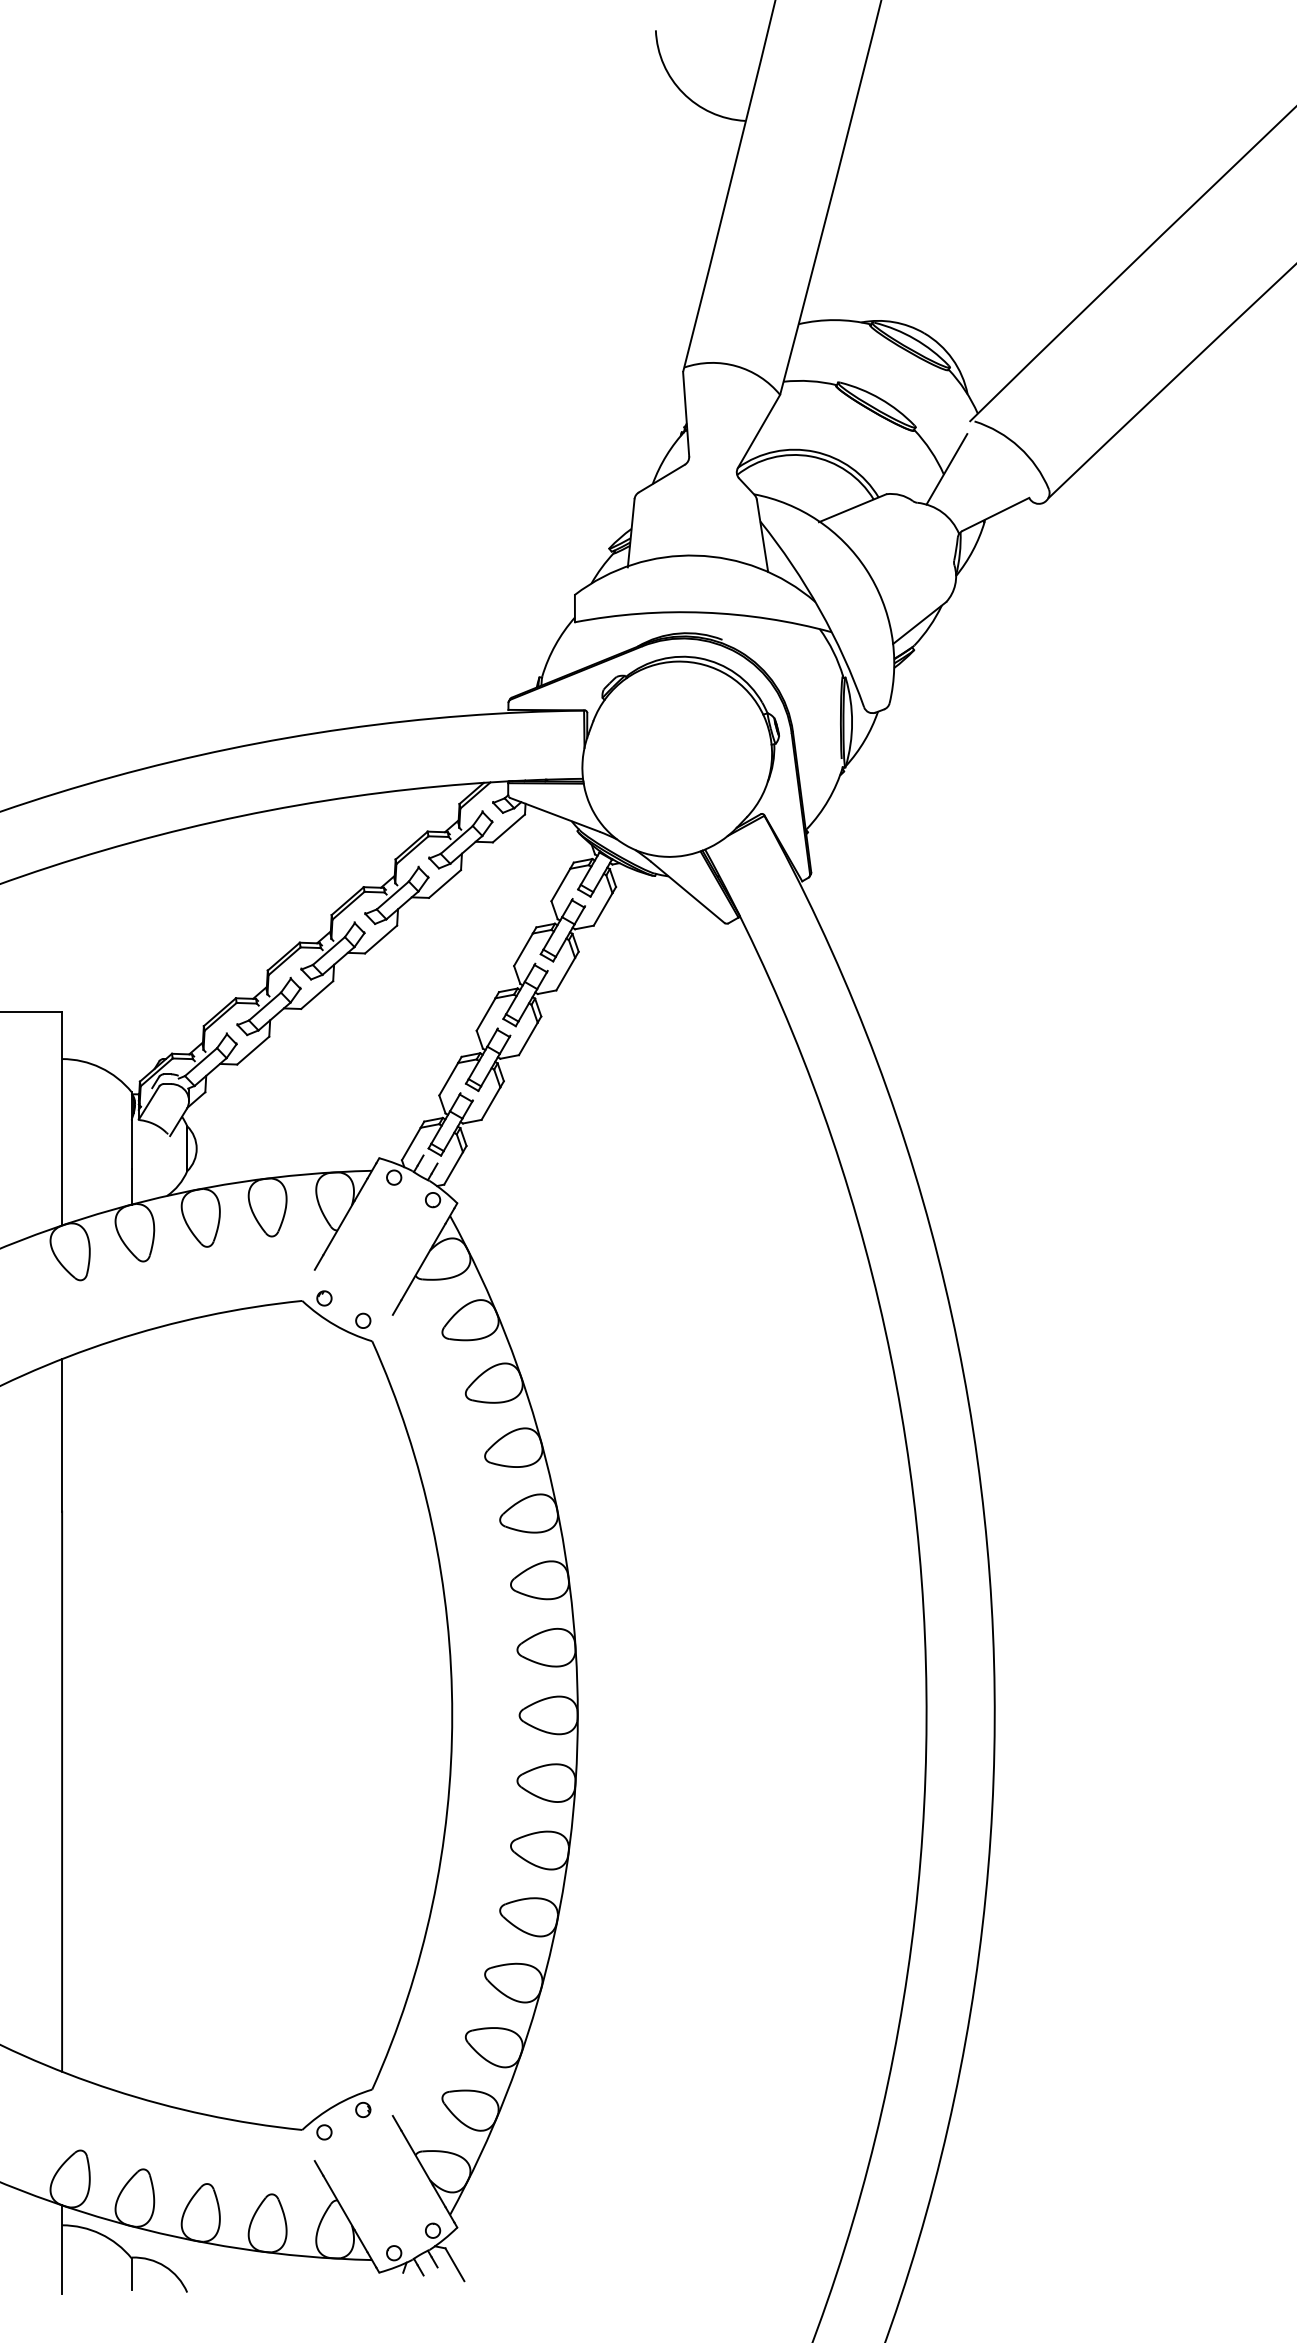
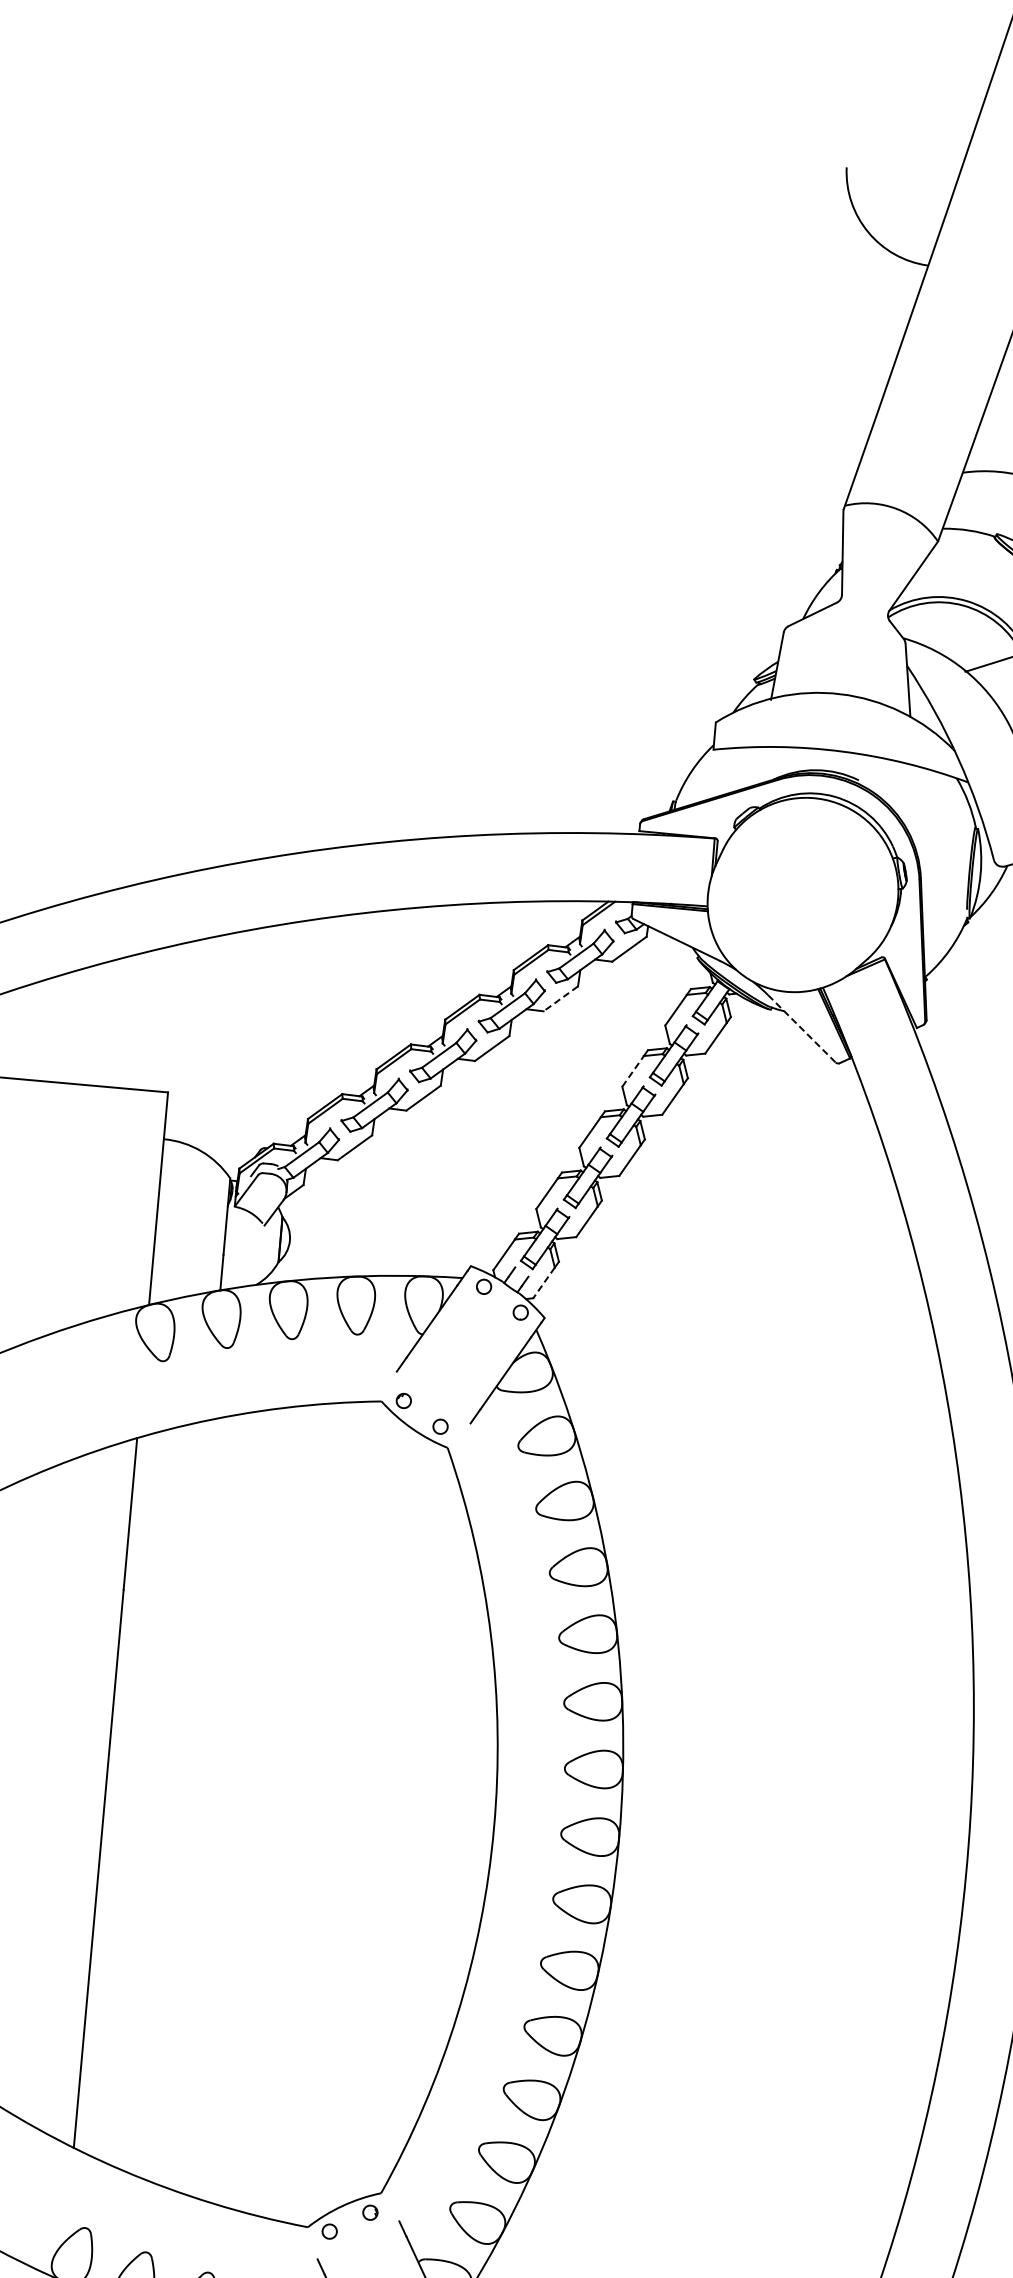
line: (444, 884) -> (560, 999), solid -> dashed
line: (687, 892) -> (801, 1028), solid -> dashed
line: (523, 949) -> (633, 1071), solid -> dashed
line: (453, 1168) -> (543, 1283), solid -> dashed

